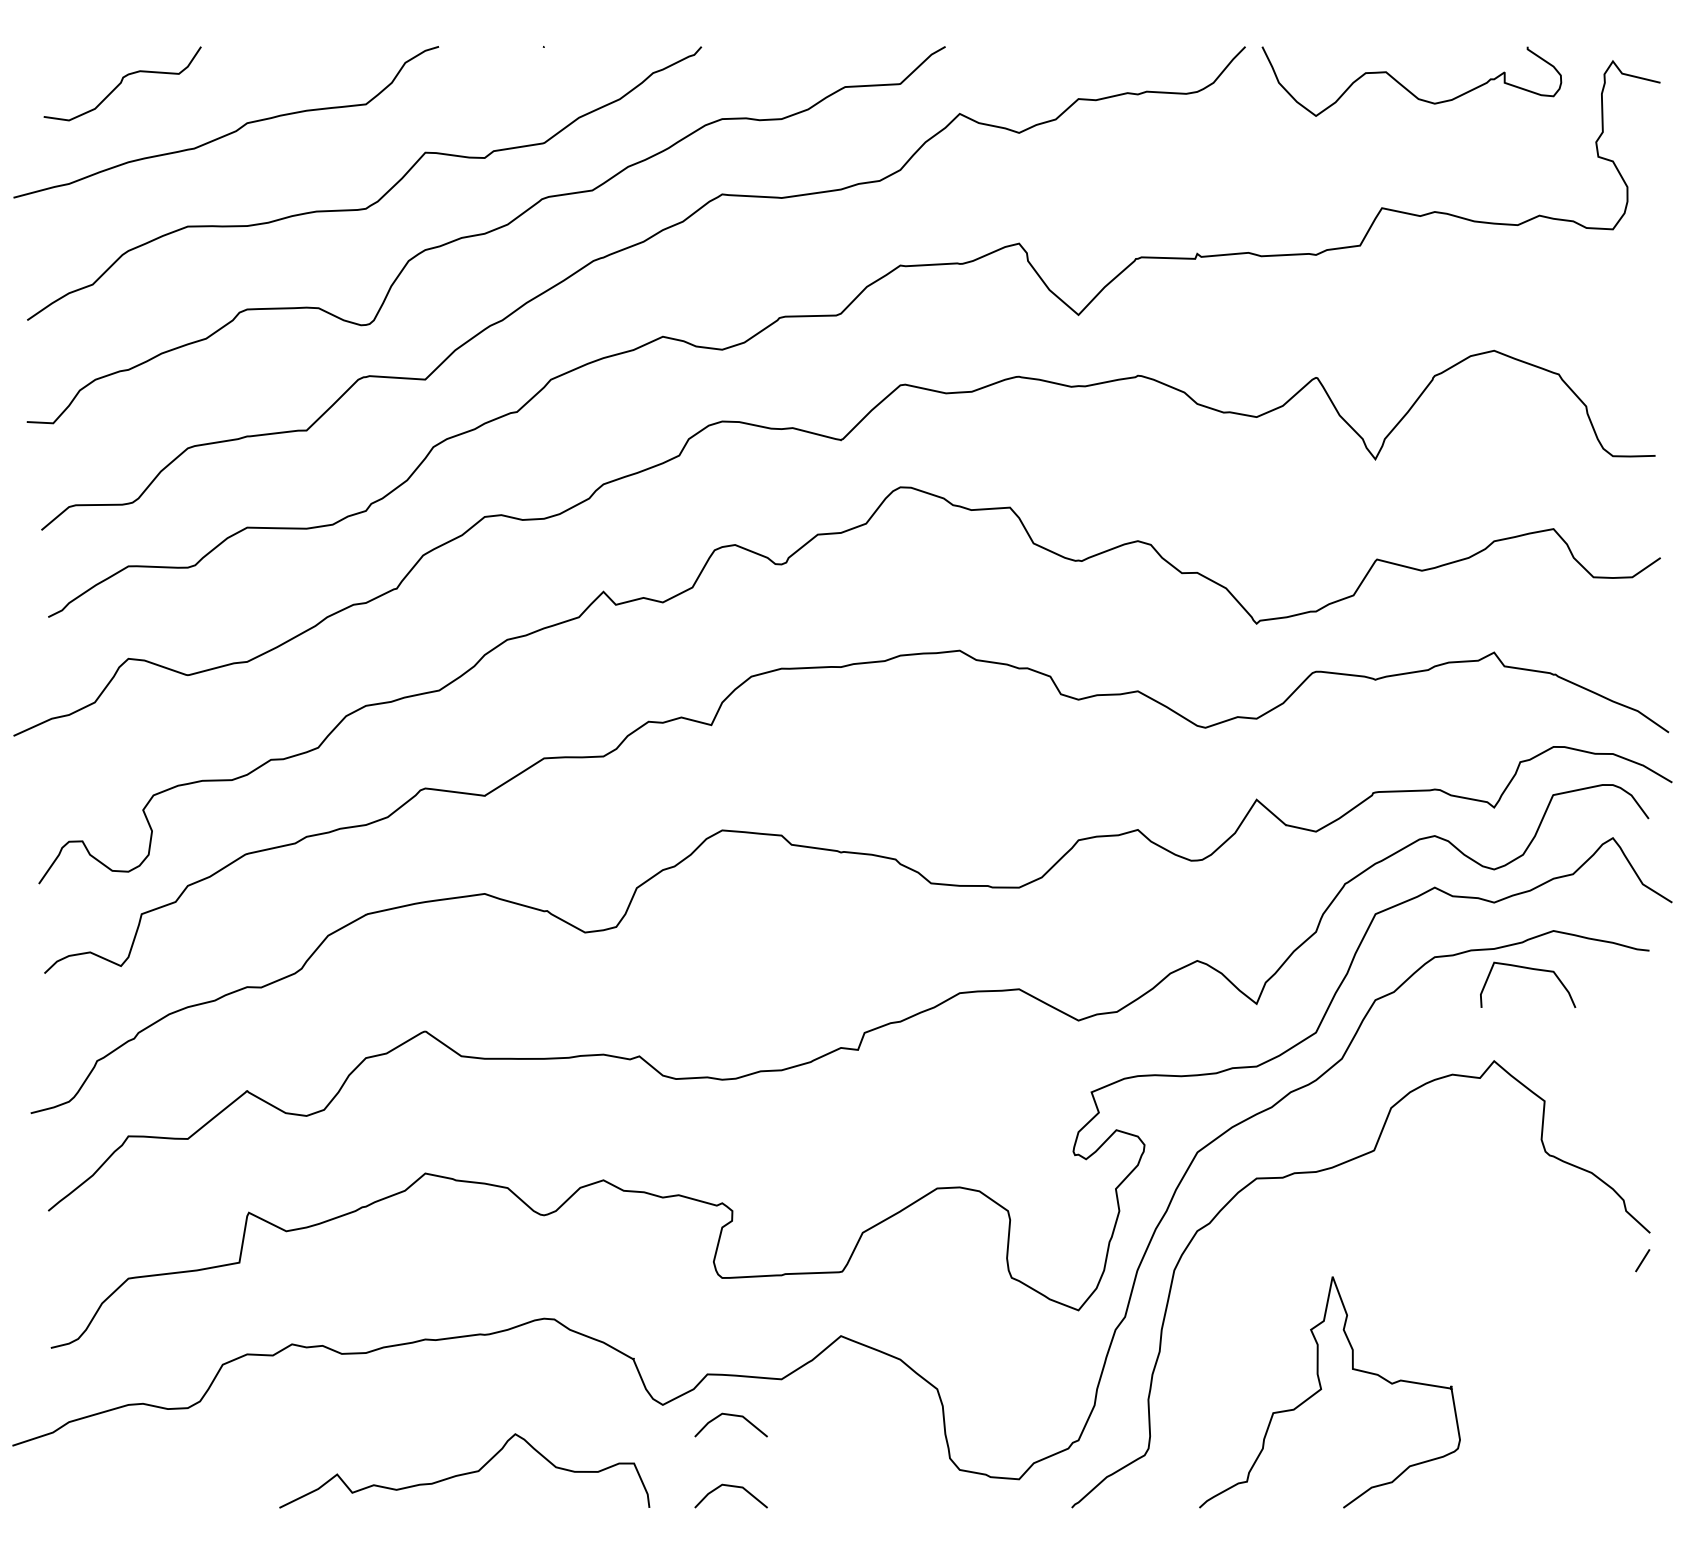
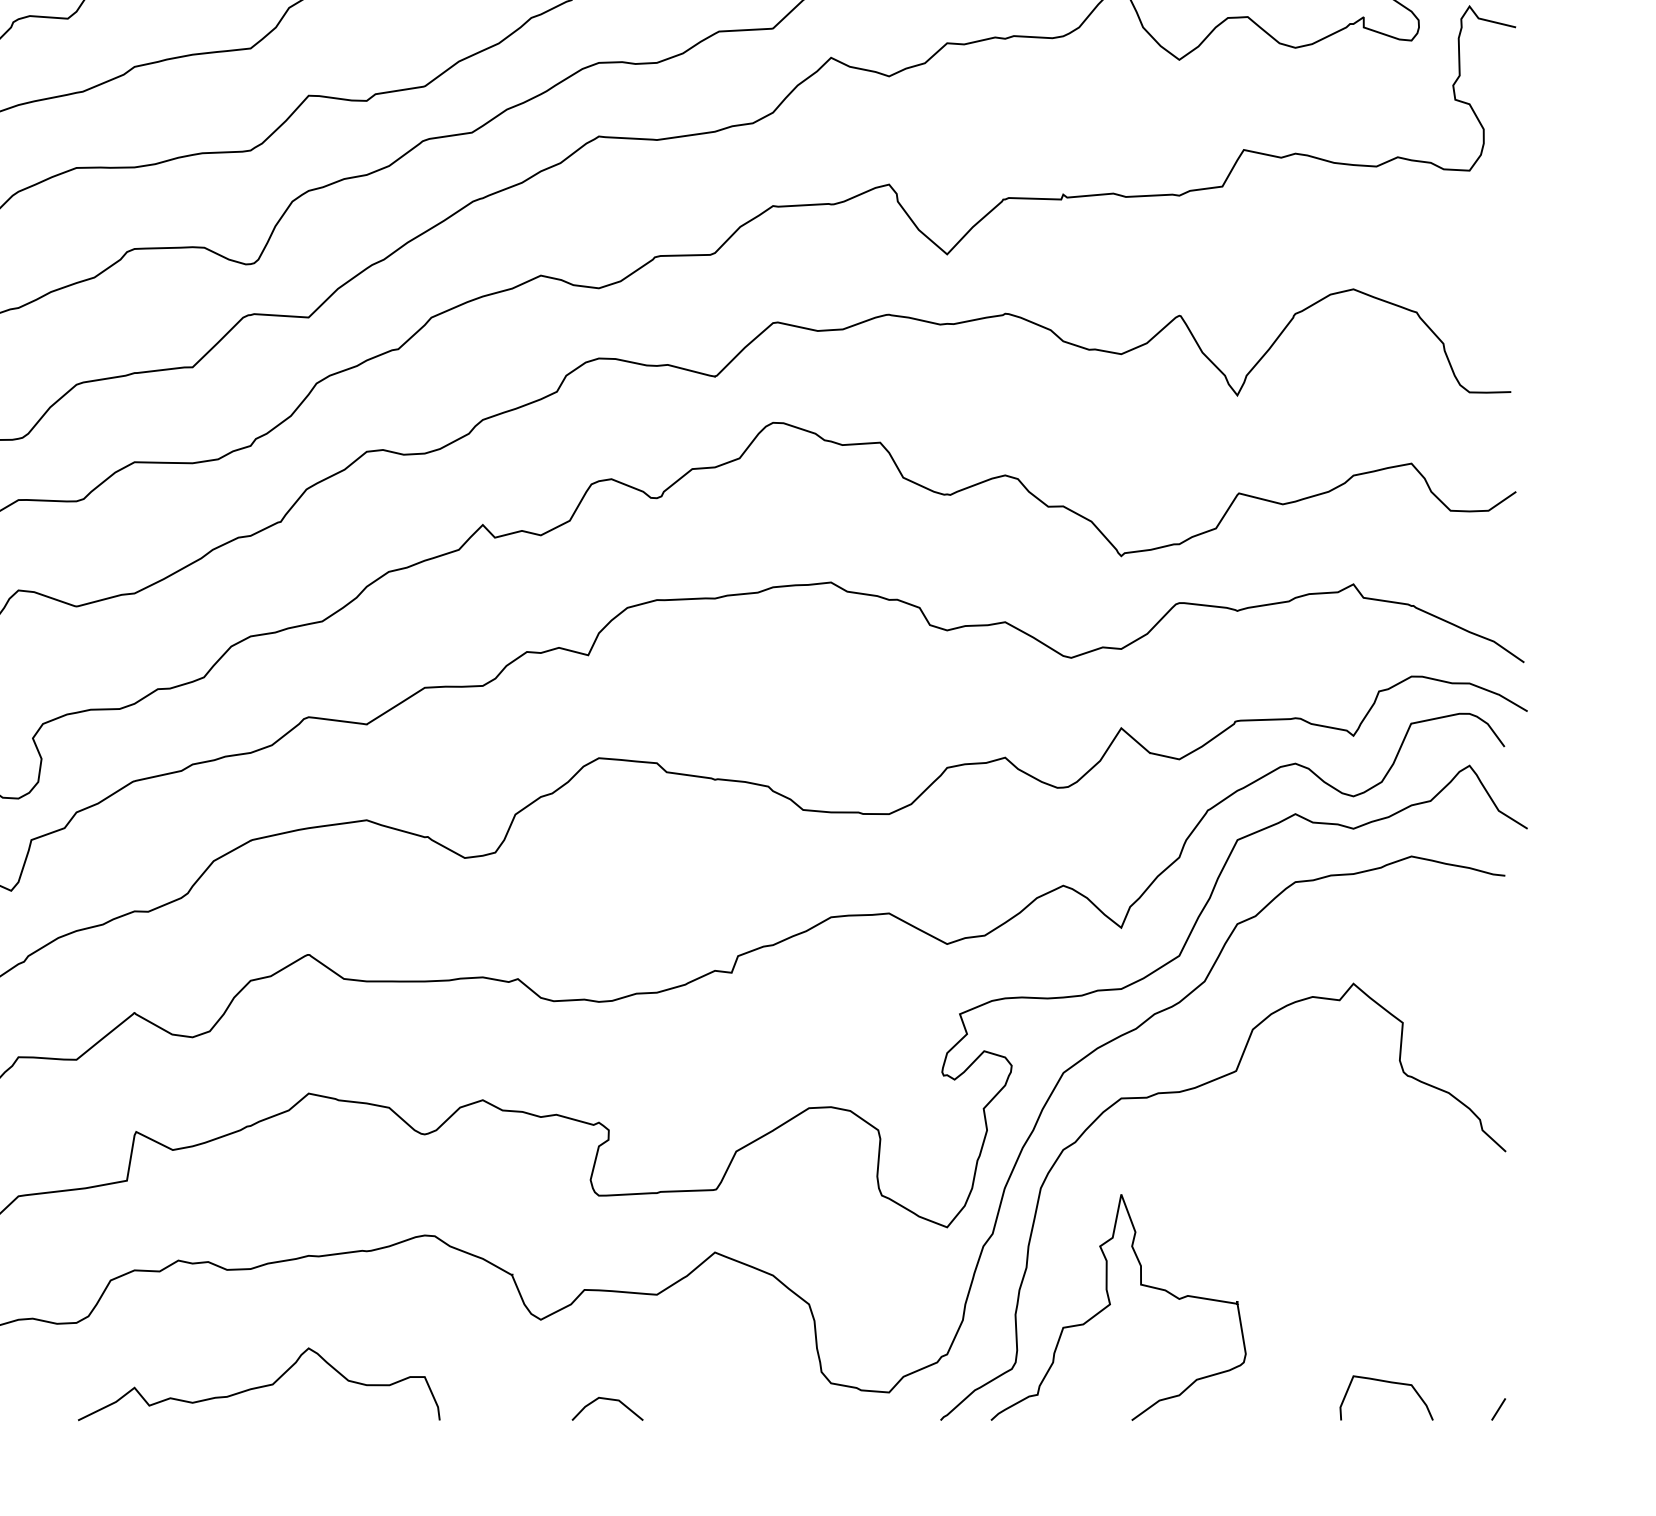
curve: (1528, 969) -> (1387, 1382), moved
line: (1642, 1260) -> (1498, 1409), moved
curve: (1322, 1389) -> (1111, 1304), moved
line: (733, 1416) -> (609, 1331), removed
curve: (466, 1472) -> (260, 1385), moved

